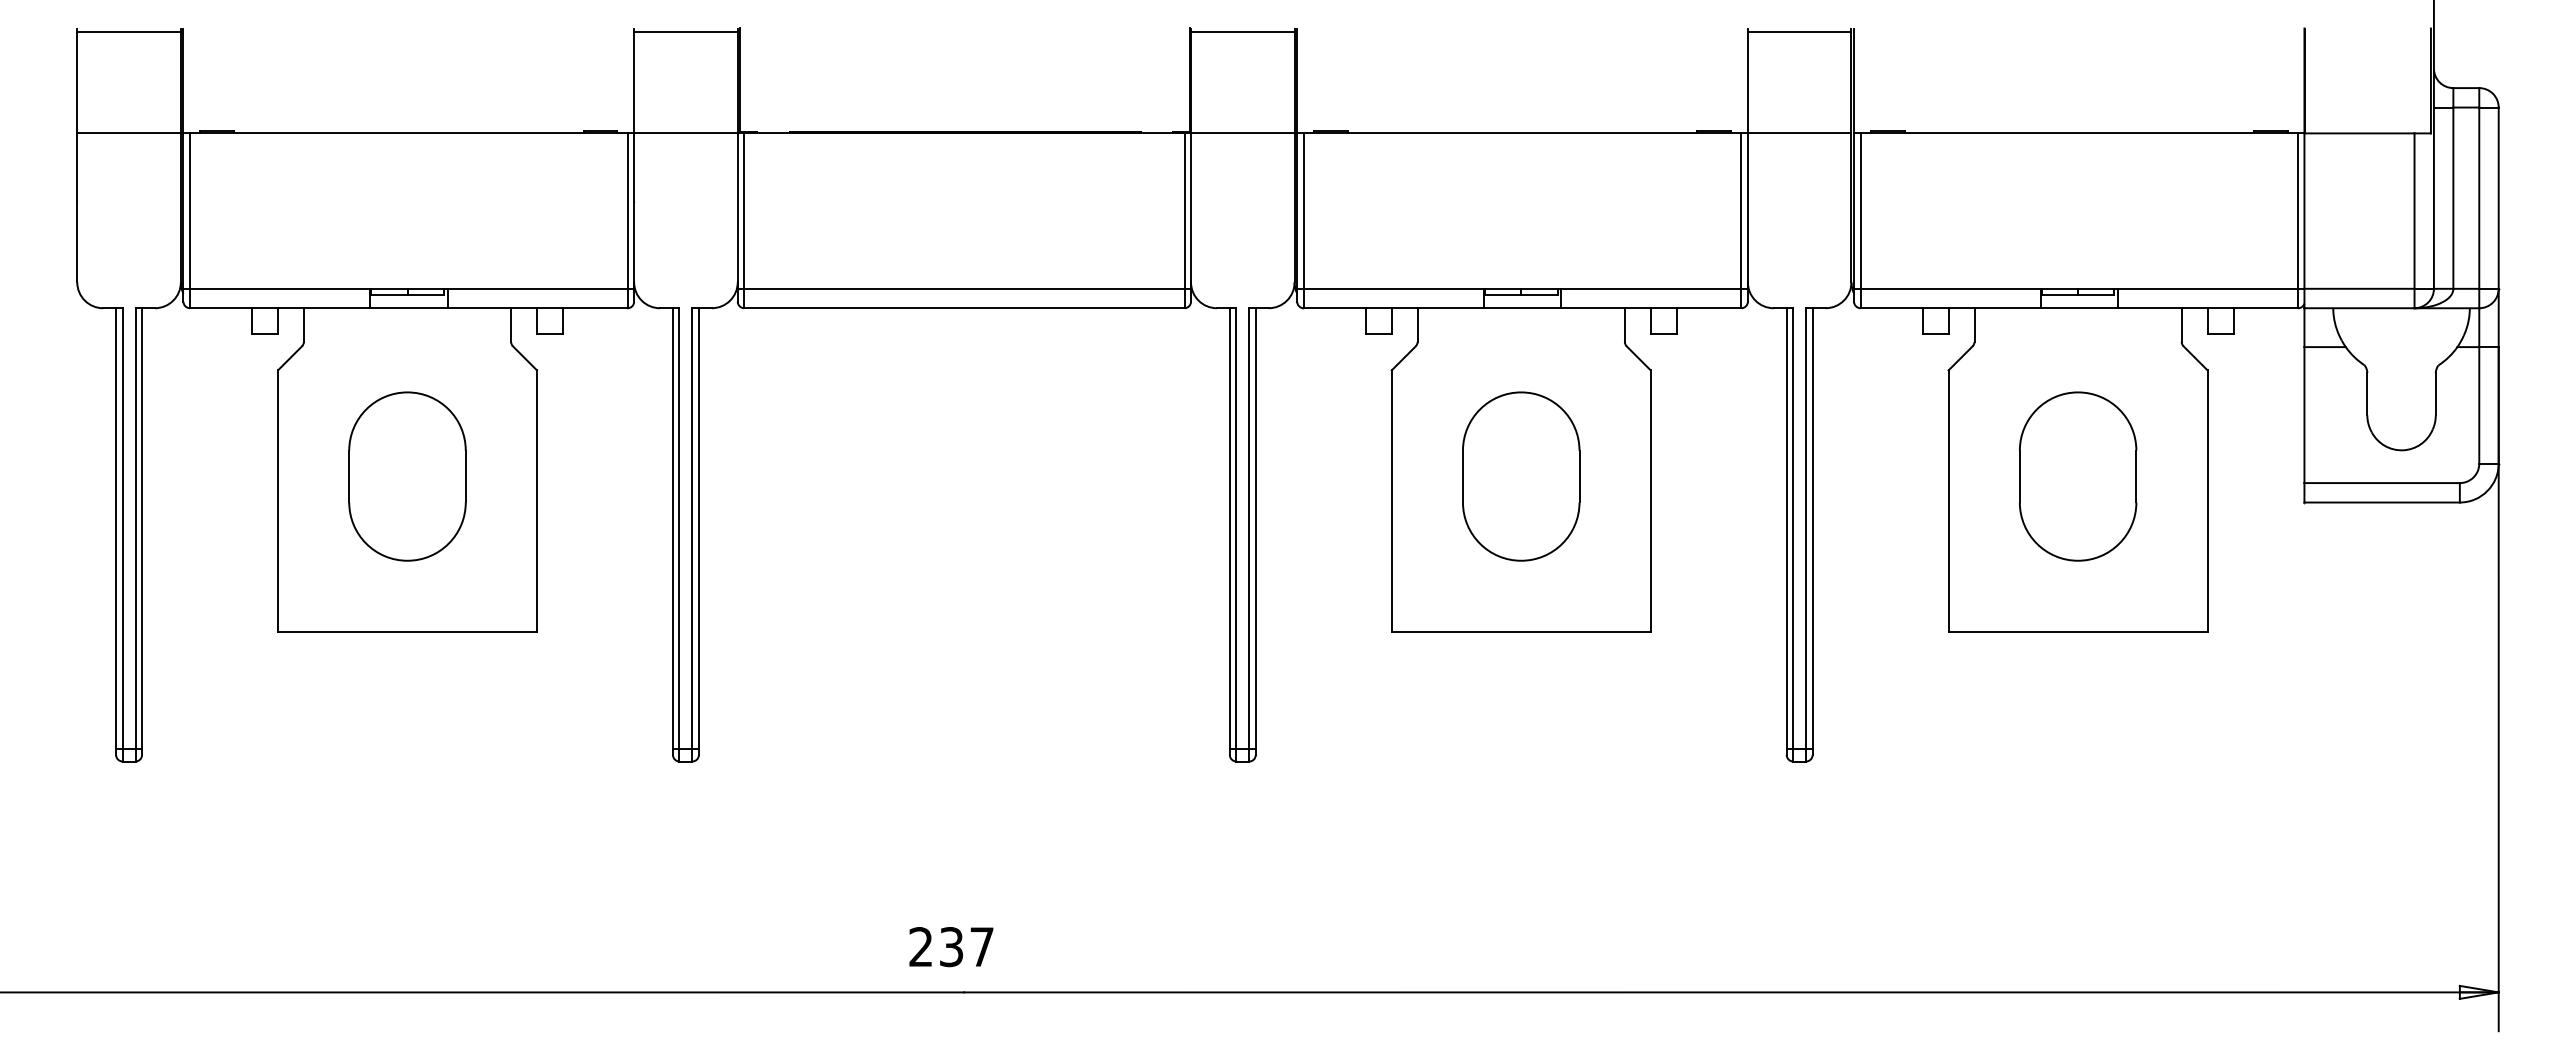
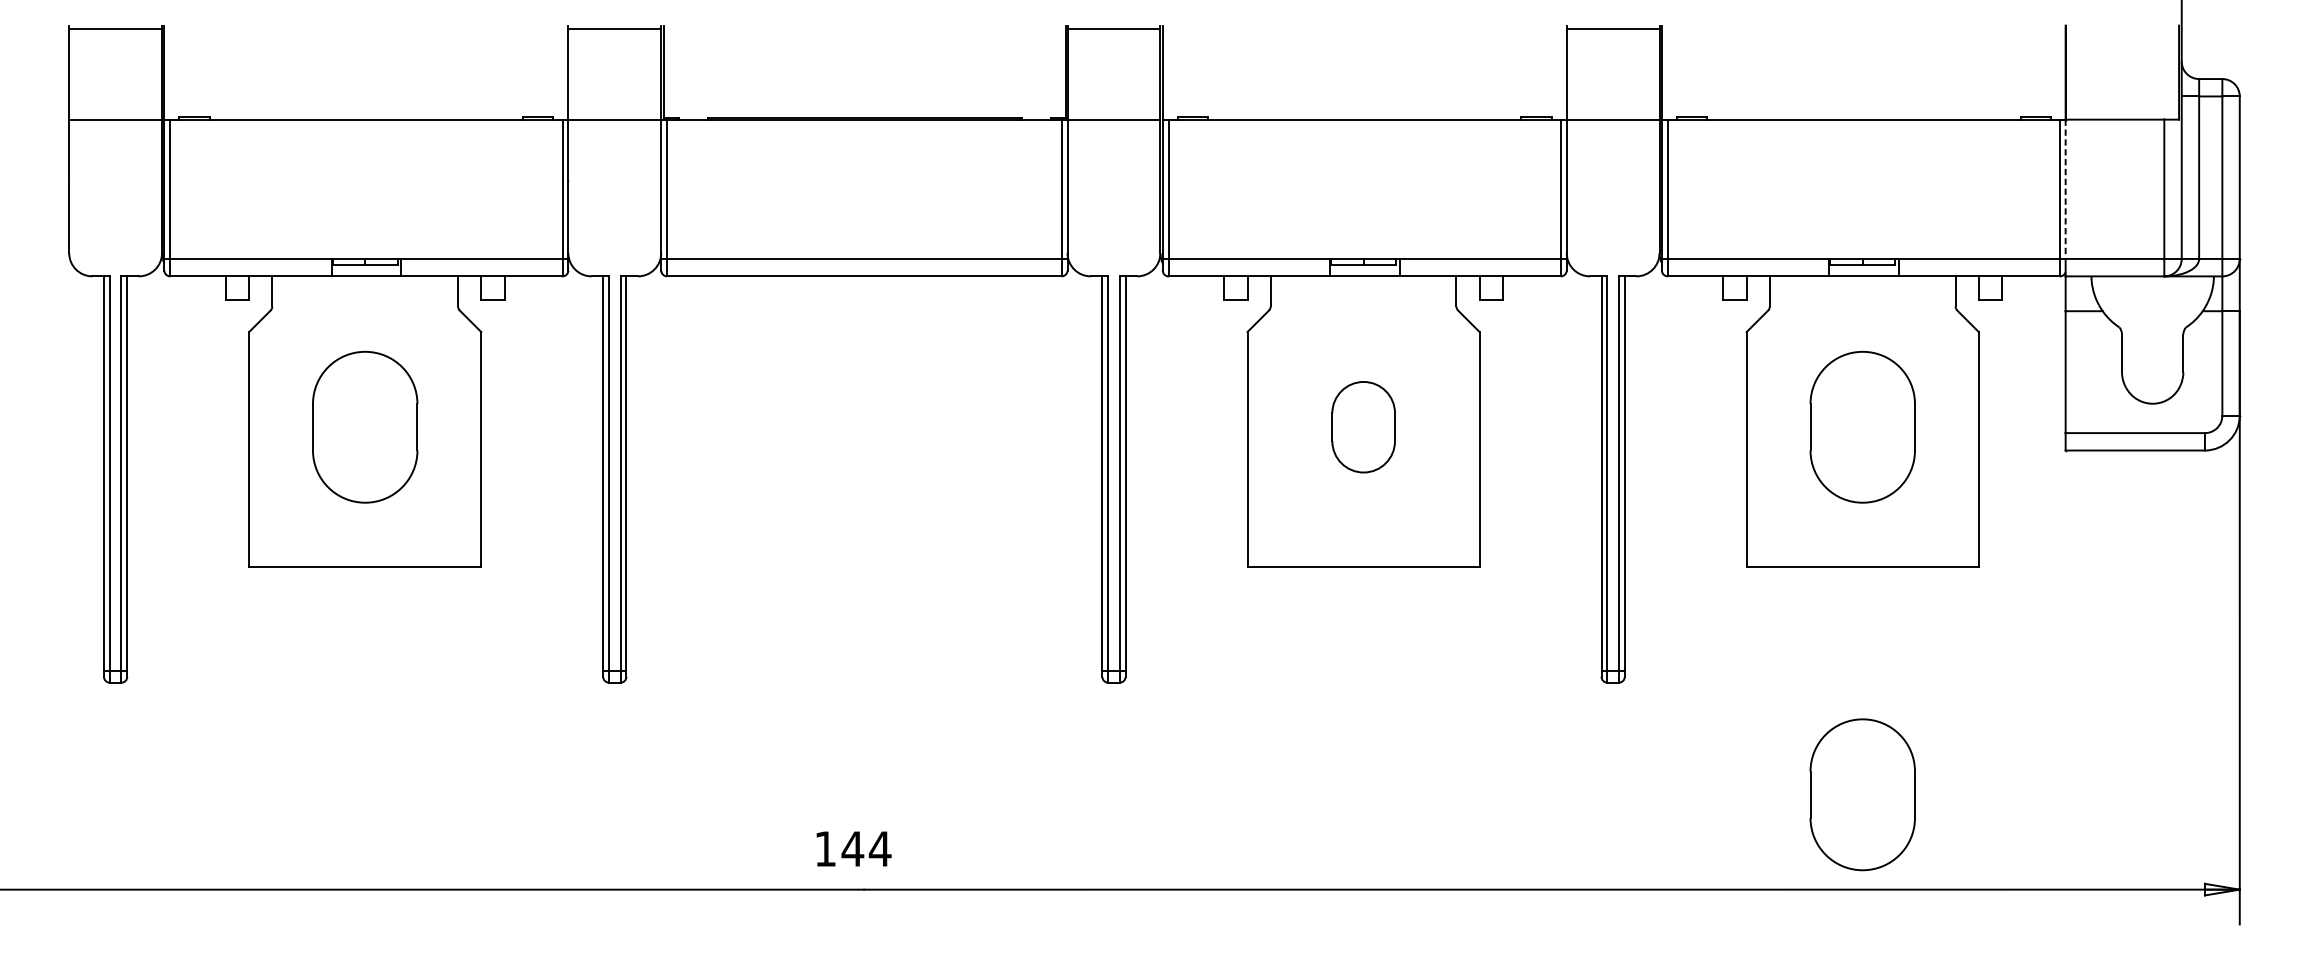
line: (2304, 211) -> (2065, 189), solid -> dashed
part: (1521, 476) -> (1363, 427), size x0.6
part: (2078, 886) -> (1863, 794), added
text: (951, 947) -> (852, 849), 237 -> 144

